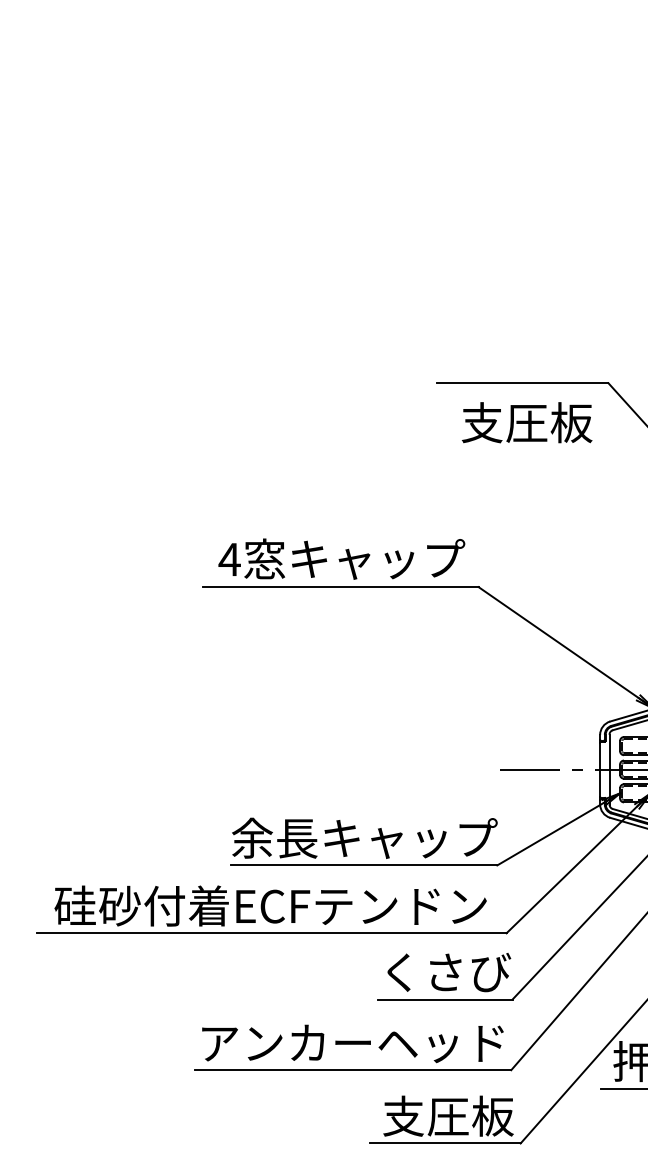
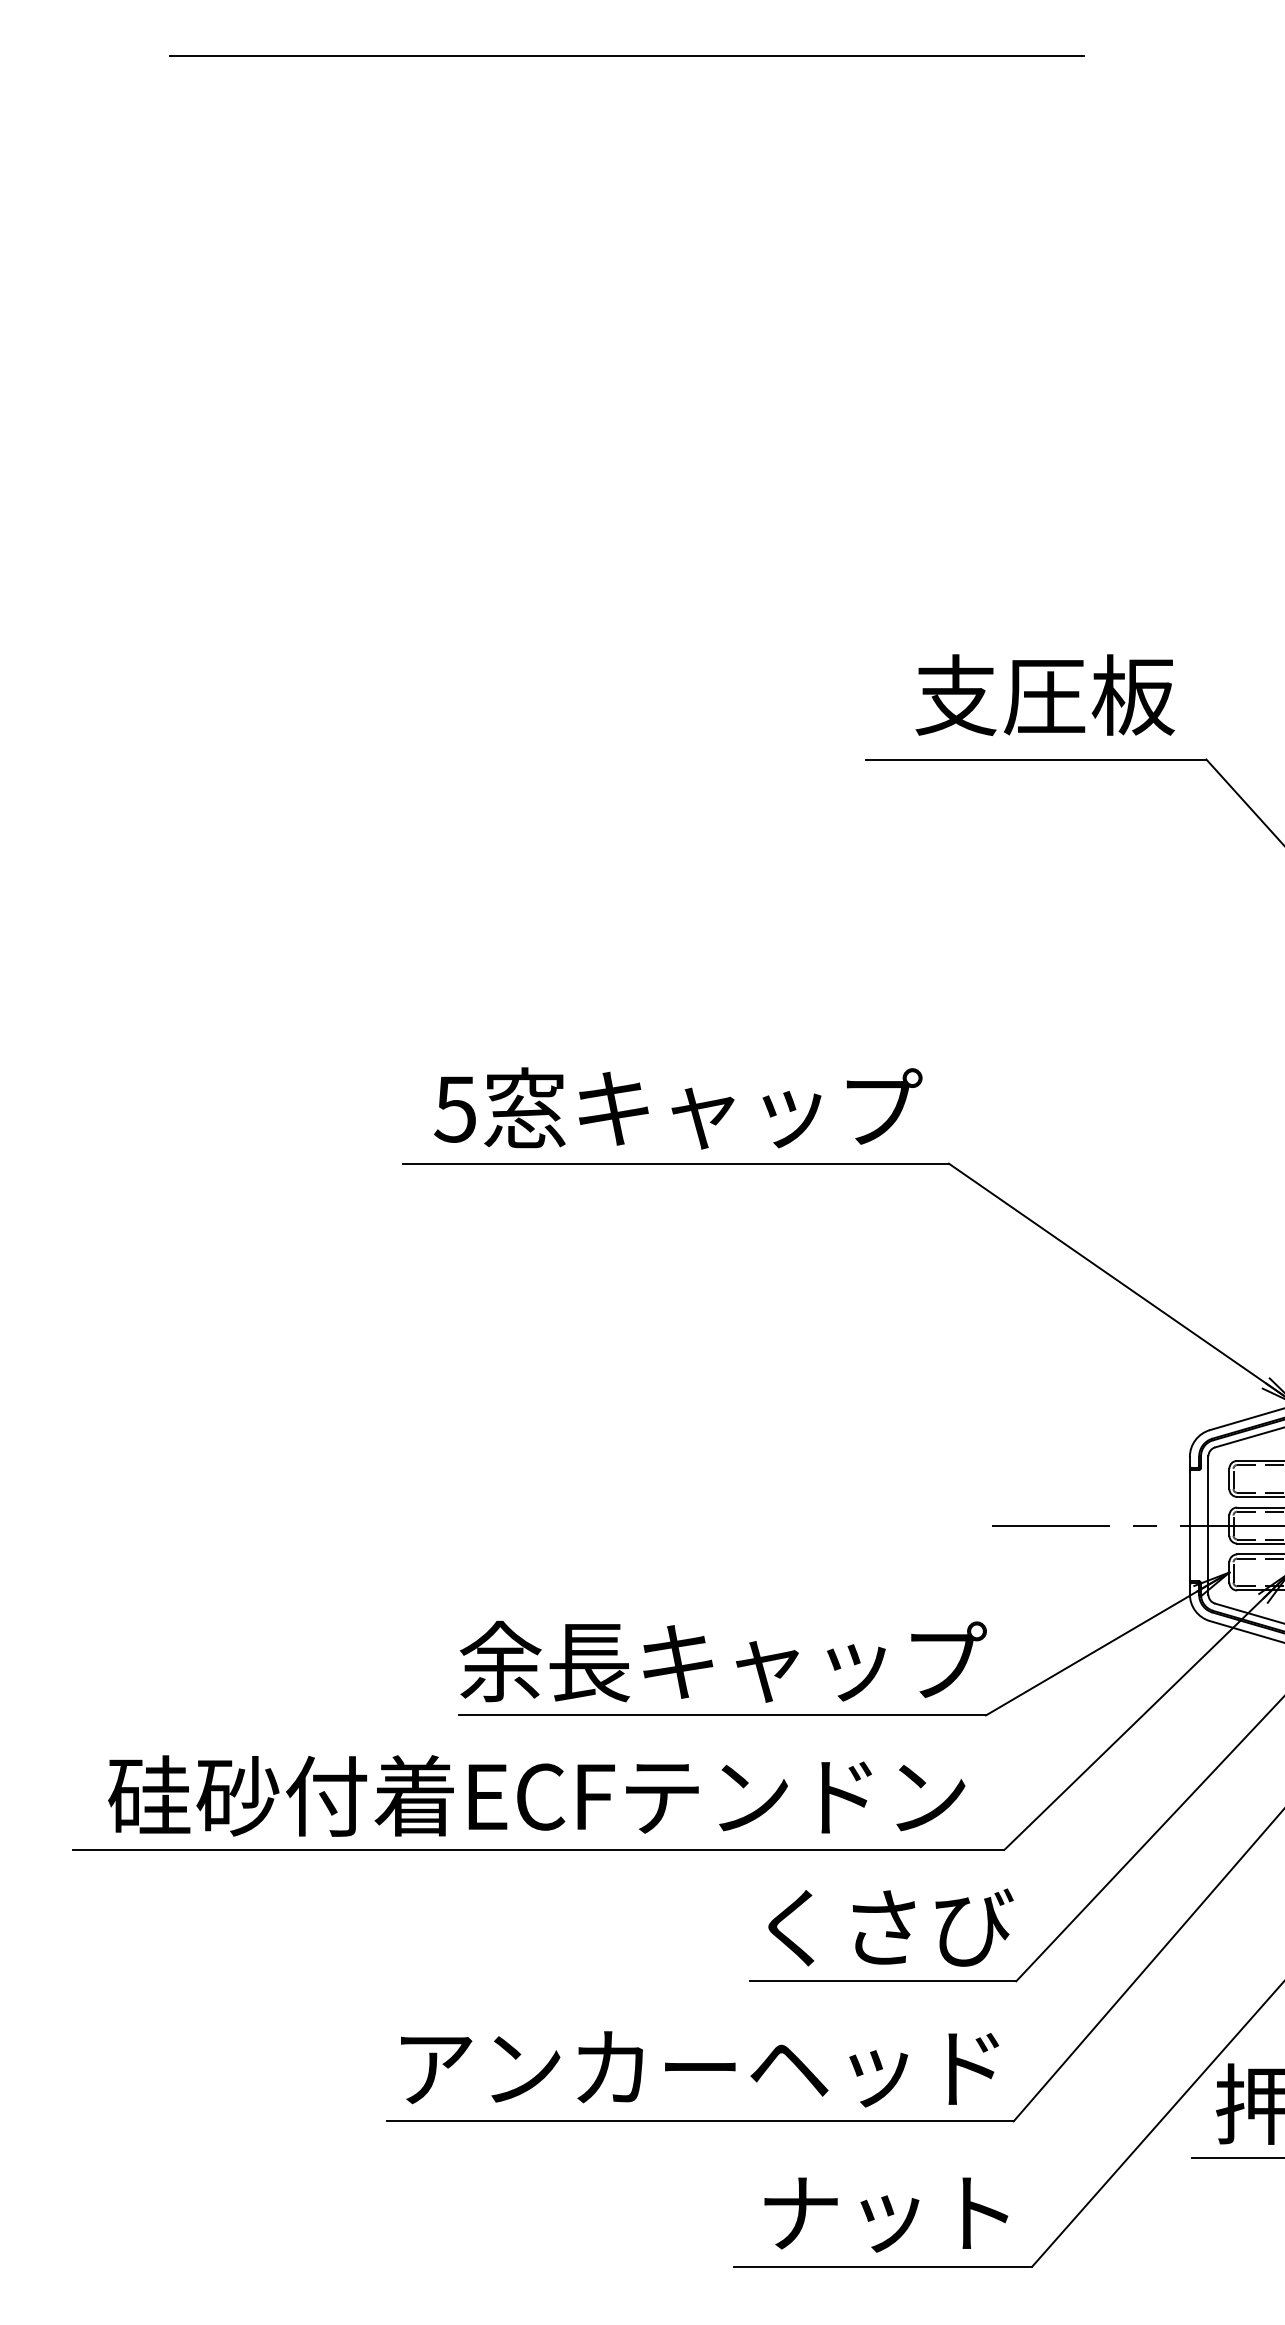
line: (315, 28) -> (625, 56), added
text: (526, 422) -> (1043, 694), moved
text: (229, 559) -> (455, 1108), 4 -> 5
text: (448, 1115) -> (889, 2211), 支圧板 -> ナット

